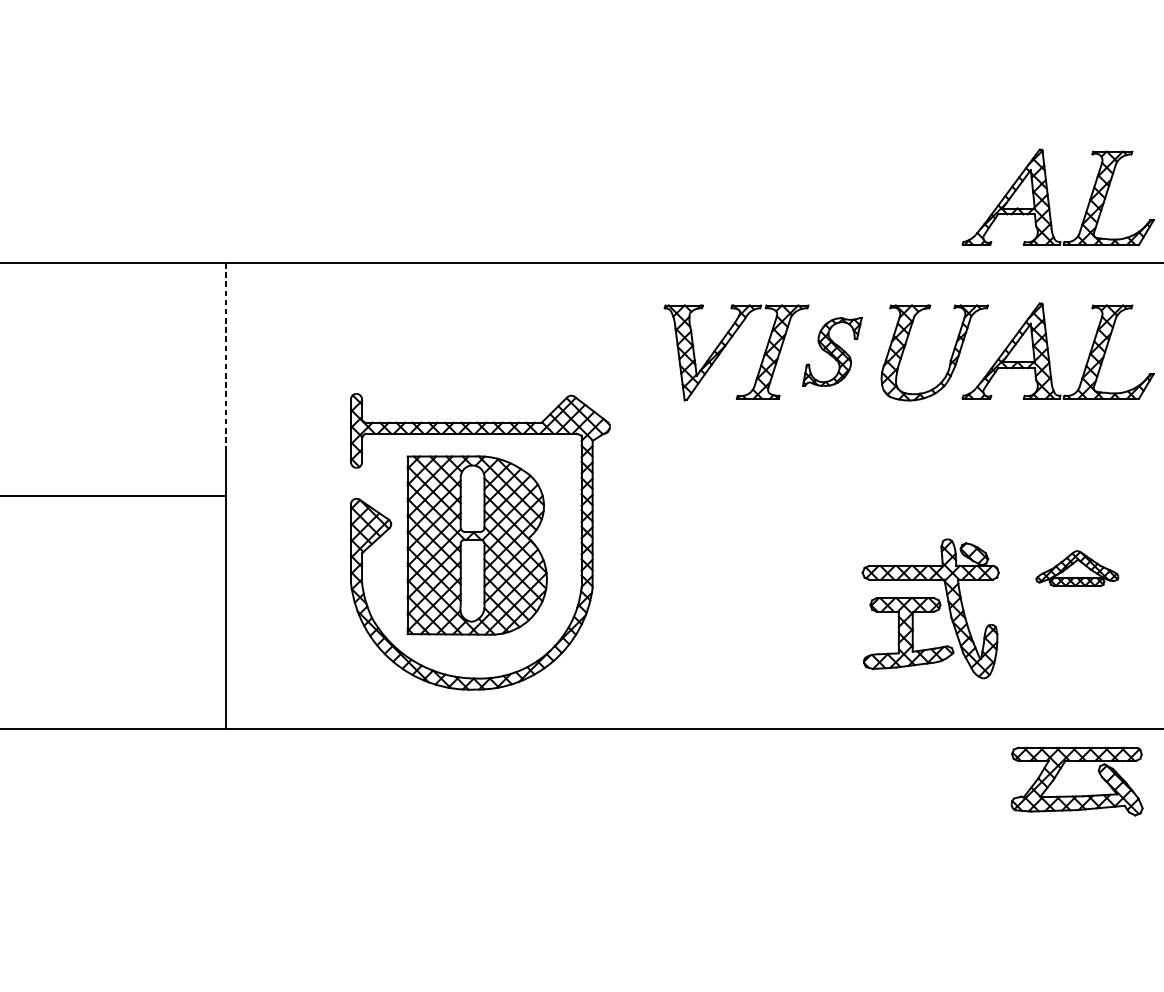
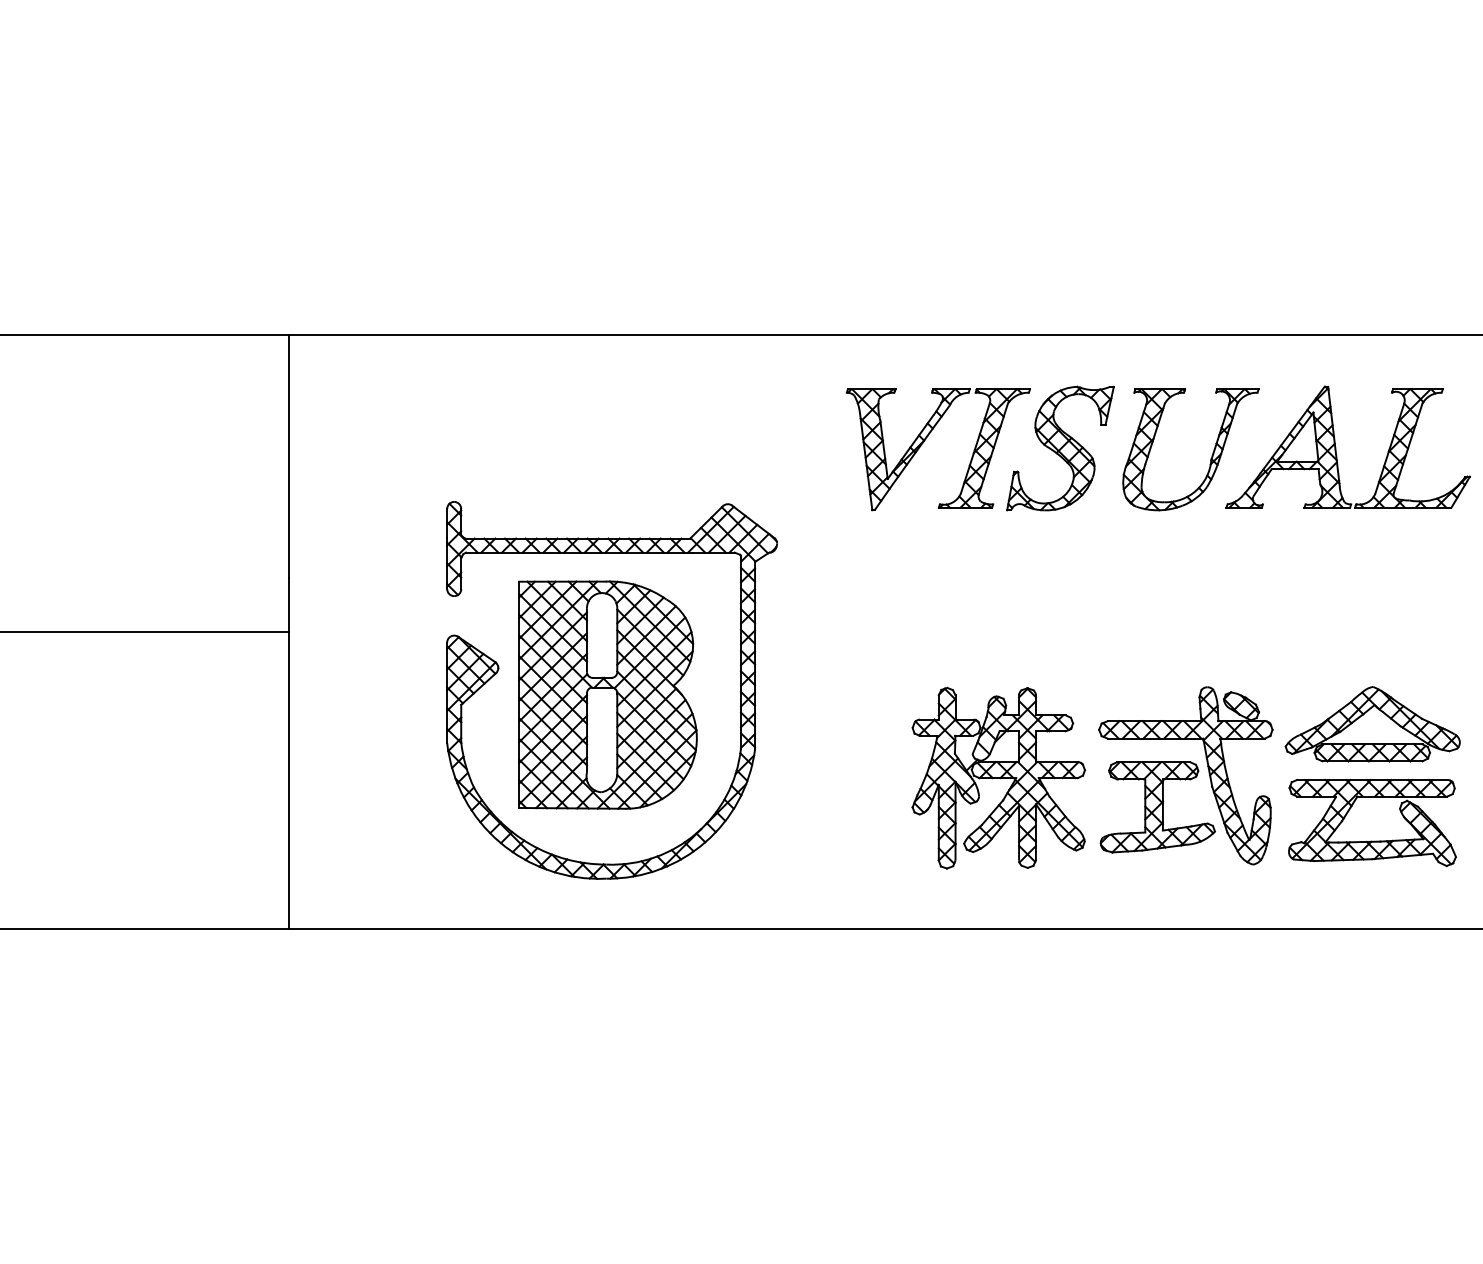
part: (1048, 197) -> (1336, 251), removed
part: (832, 351) -> (1060, 448), size x1.43
line: (226, 358) -> (288, 456), dashed -> solid
part: (1077, 568) -> (1372, 724), size x1.67
part: (783, 610) -> (998, 777), added
part: (1077, 795) -> (1372, 840), moved

